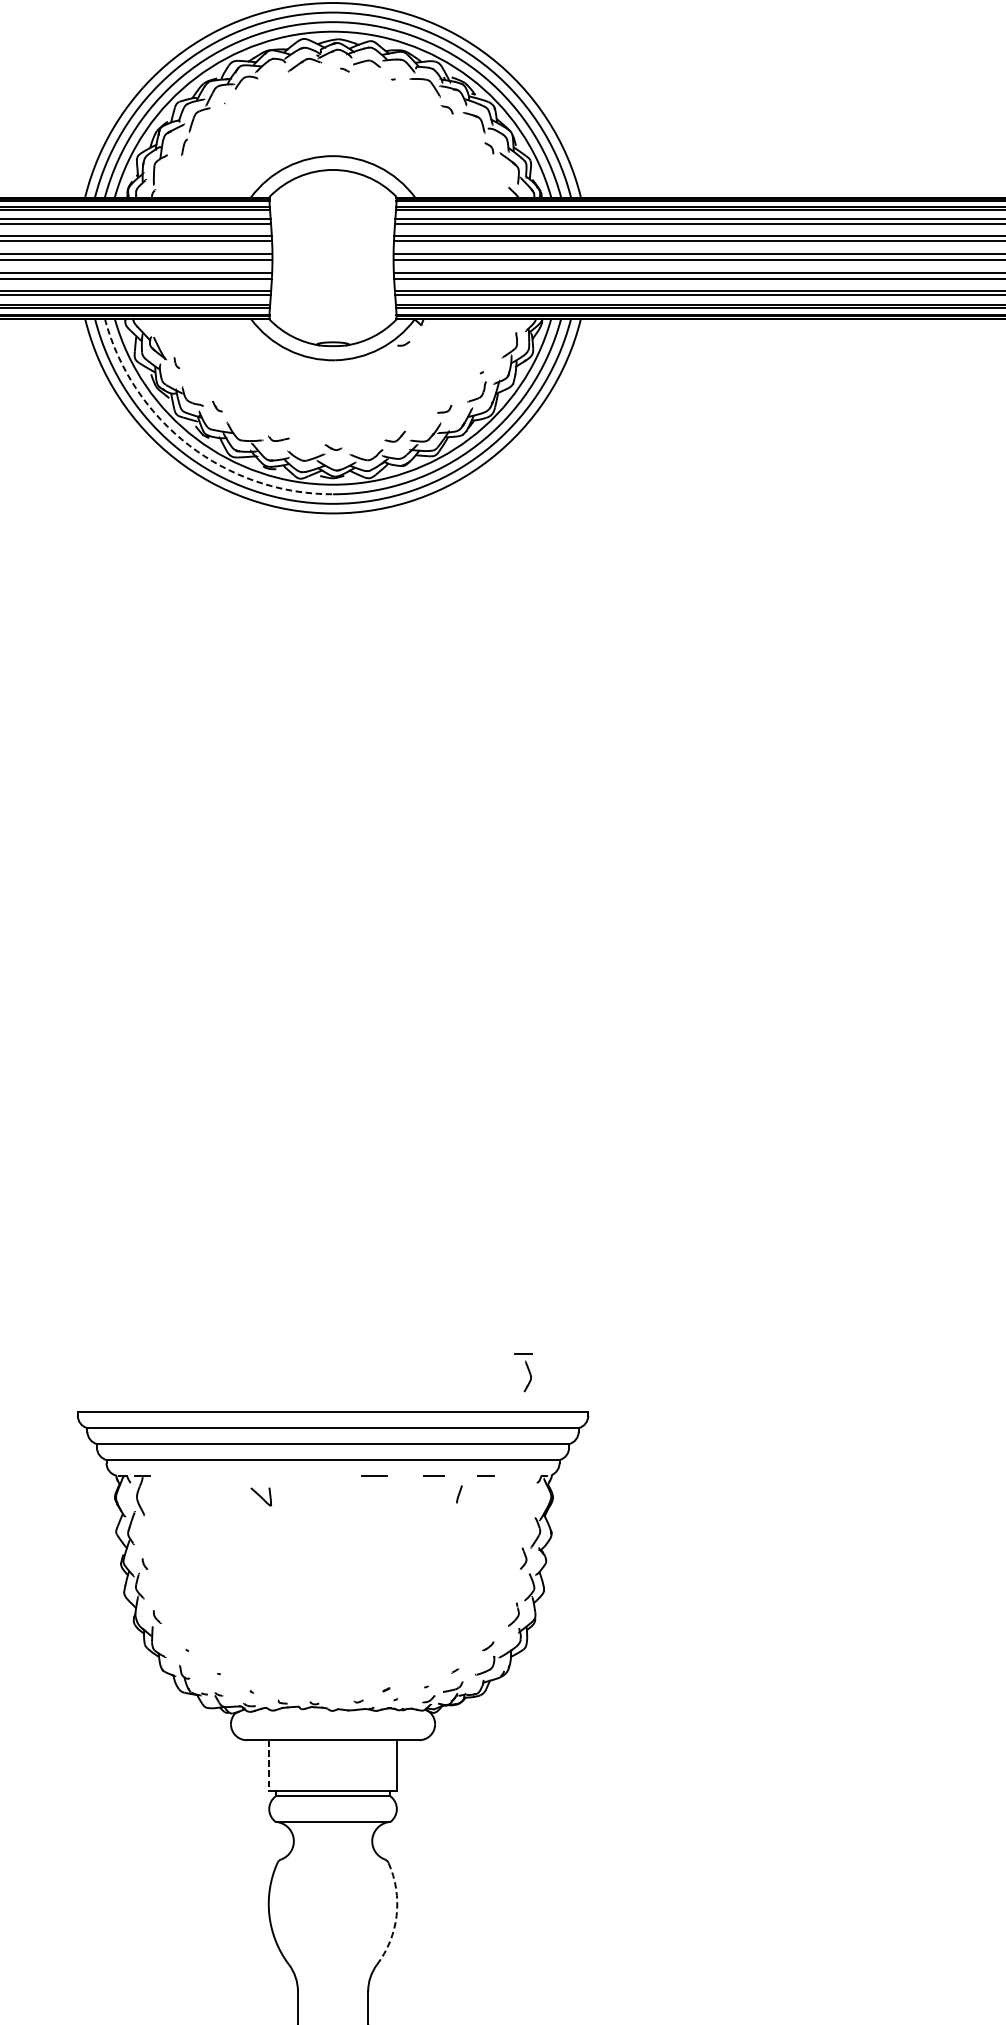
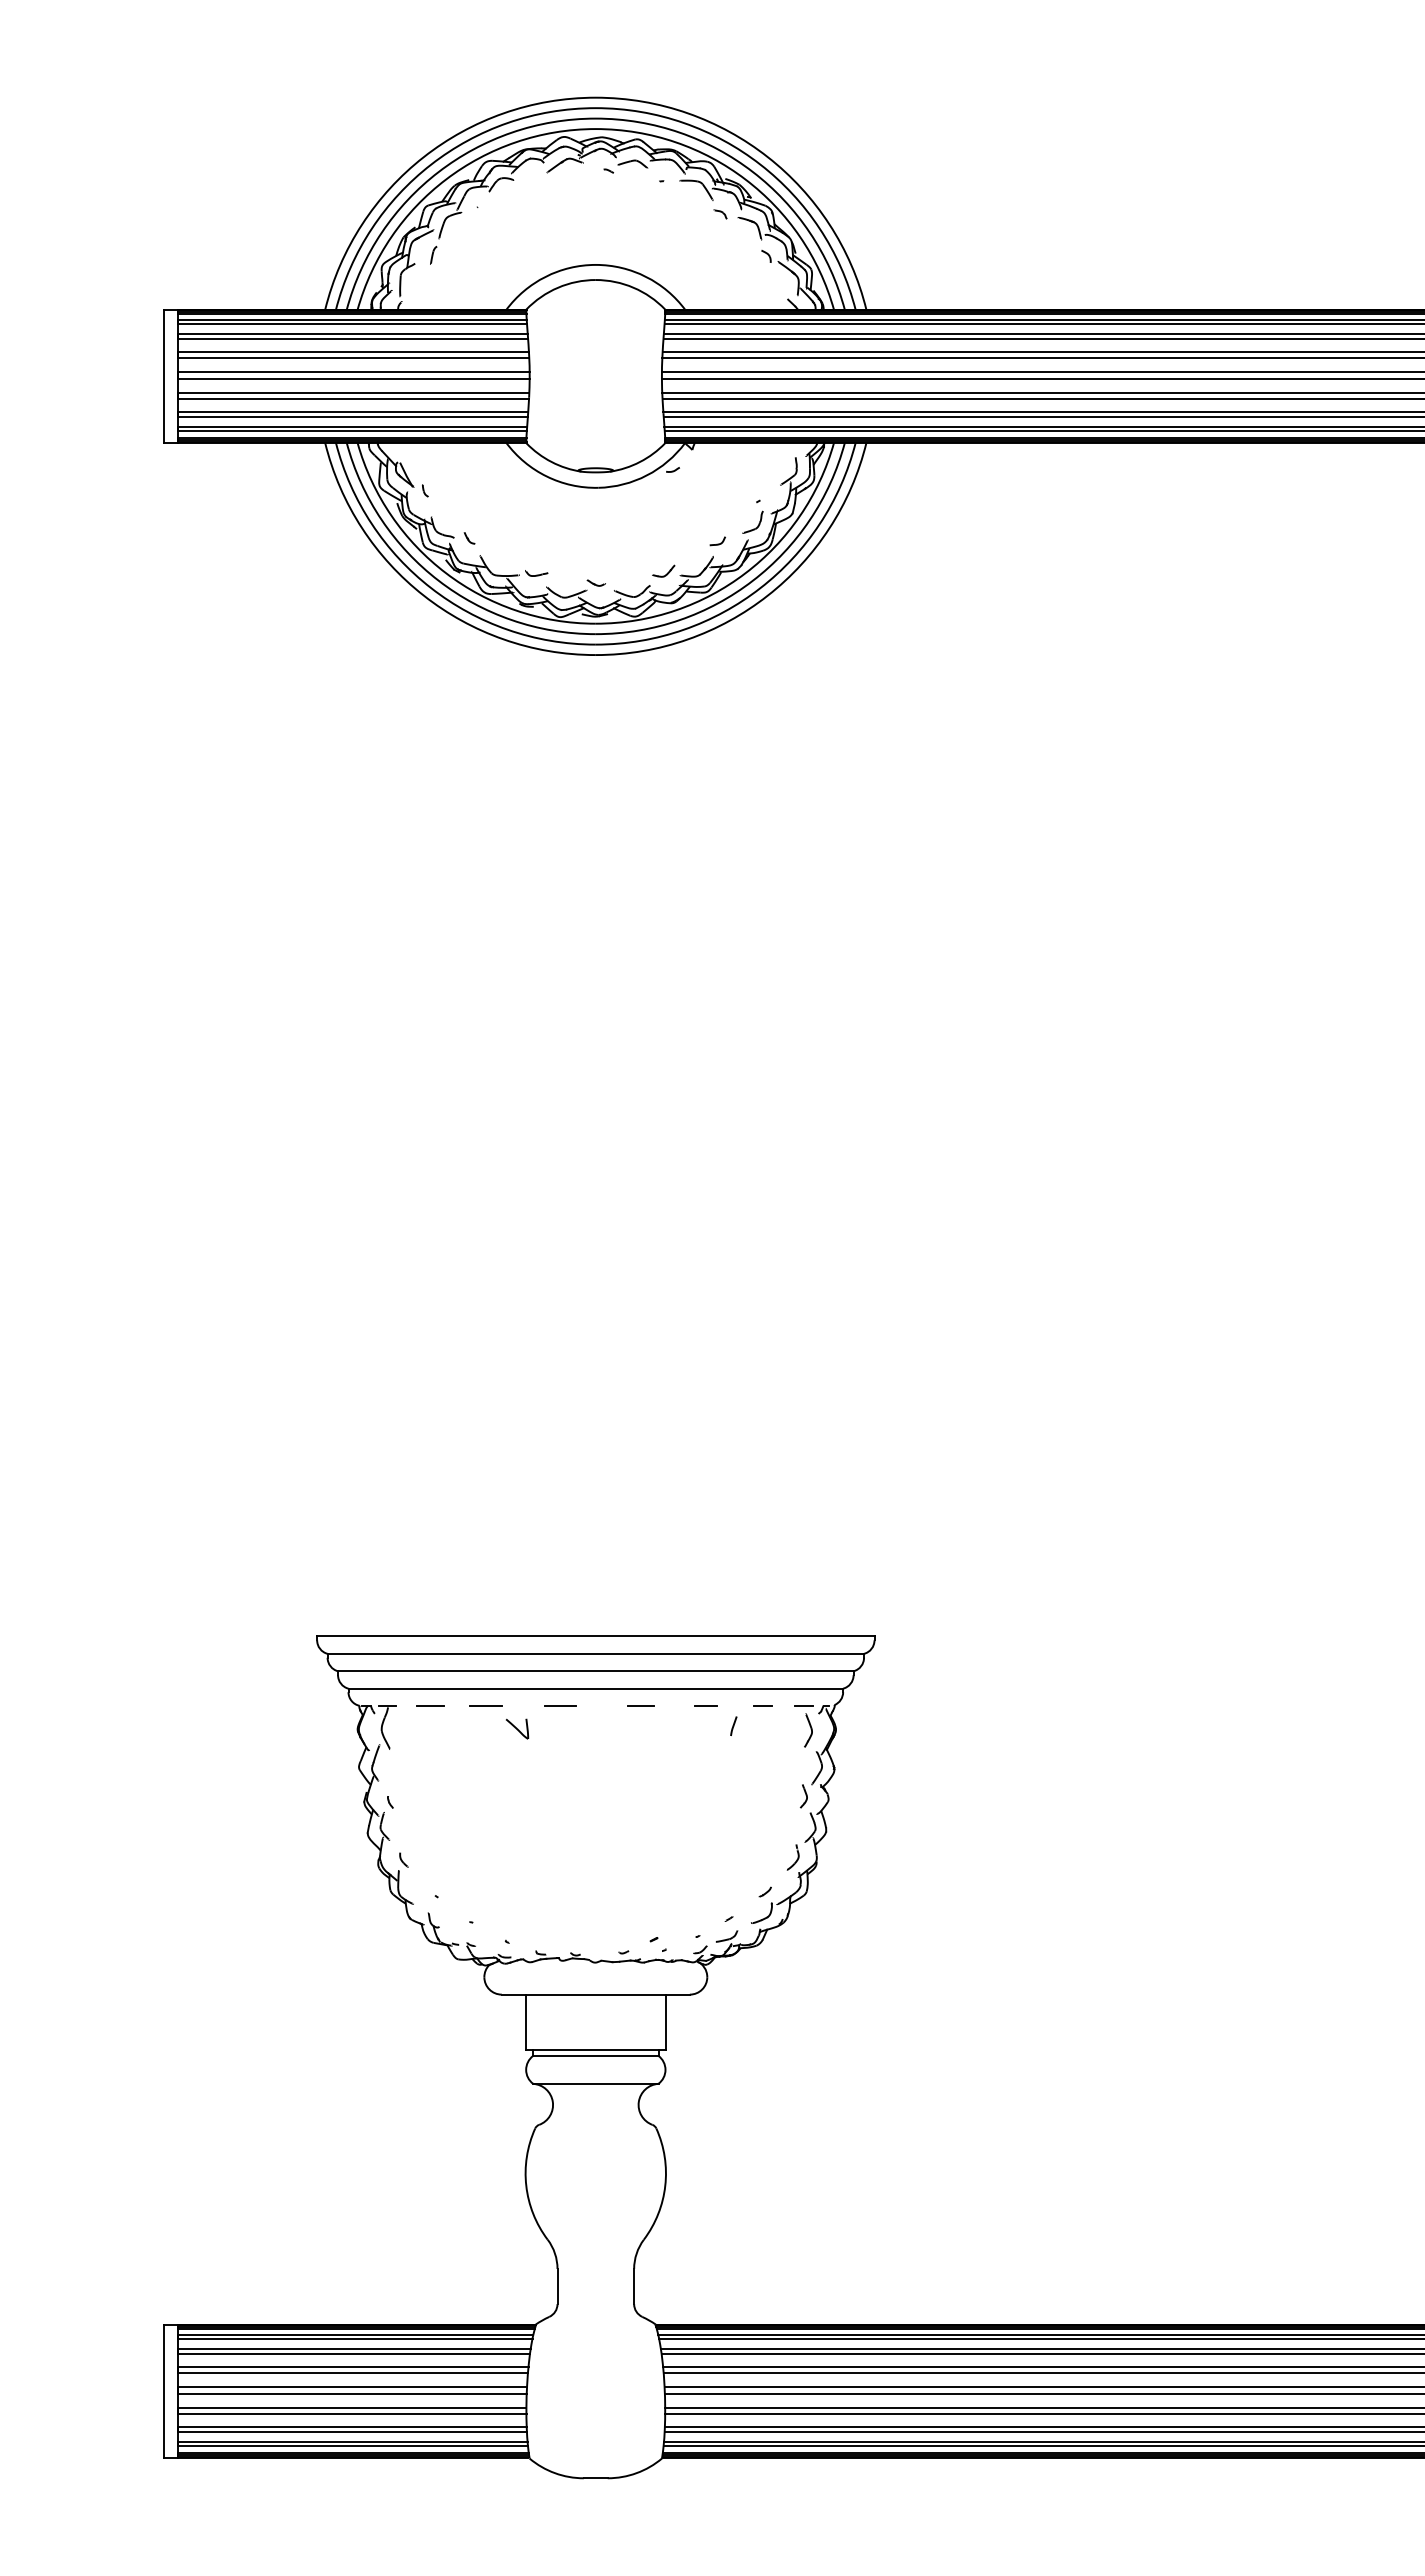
arc: (188, 445) -> (438, 580), dashed -> solid
part: (523, 1372) -> (803, 1726), moved
line: (181, 1476) -> (430, 1706), added
line: (232, 1476) -> (485, 1706), added
line: (300, 1476) -> (560, 1706), added
line: (269, 1765) -> (526, 2022), dashed -> solid
arc: (396, 1915) -> (665, 2185), dashed -> solid

